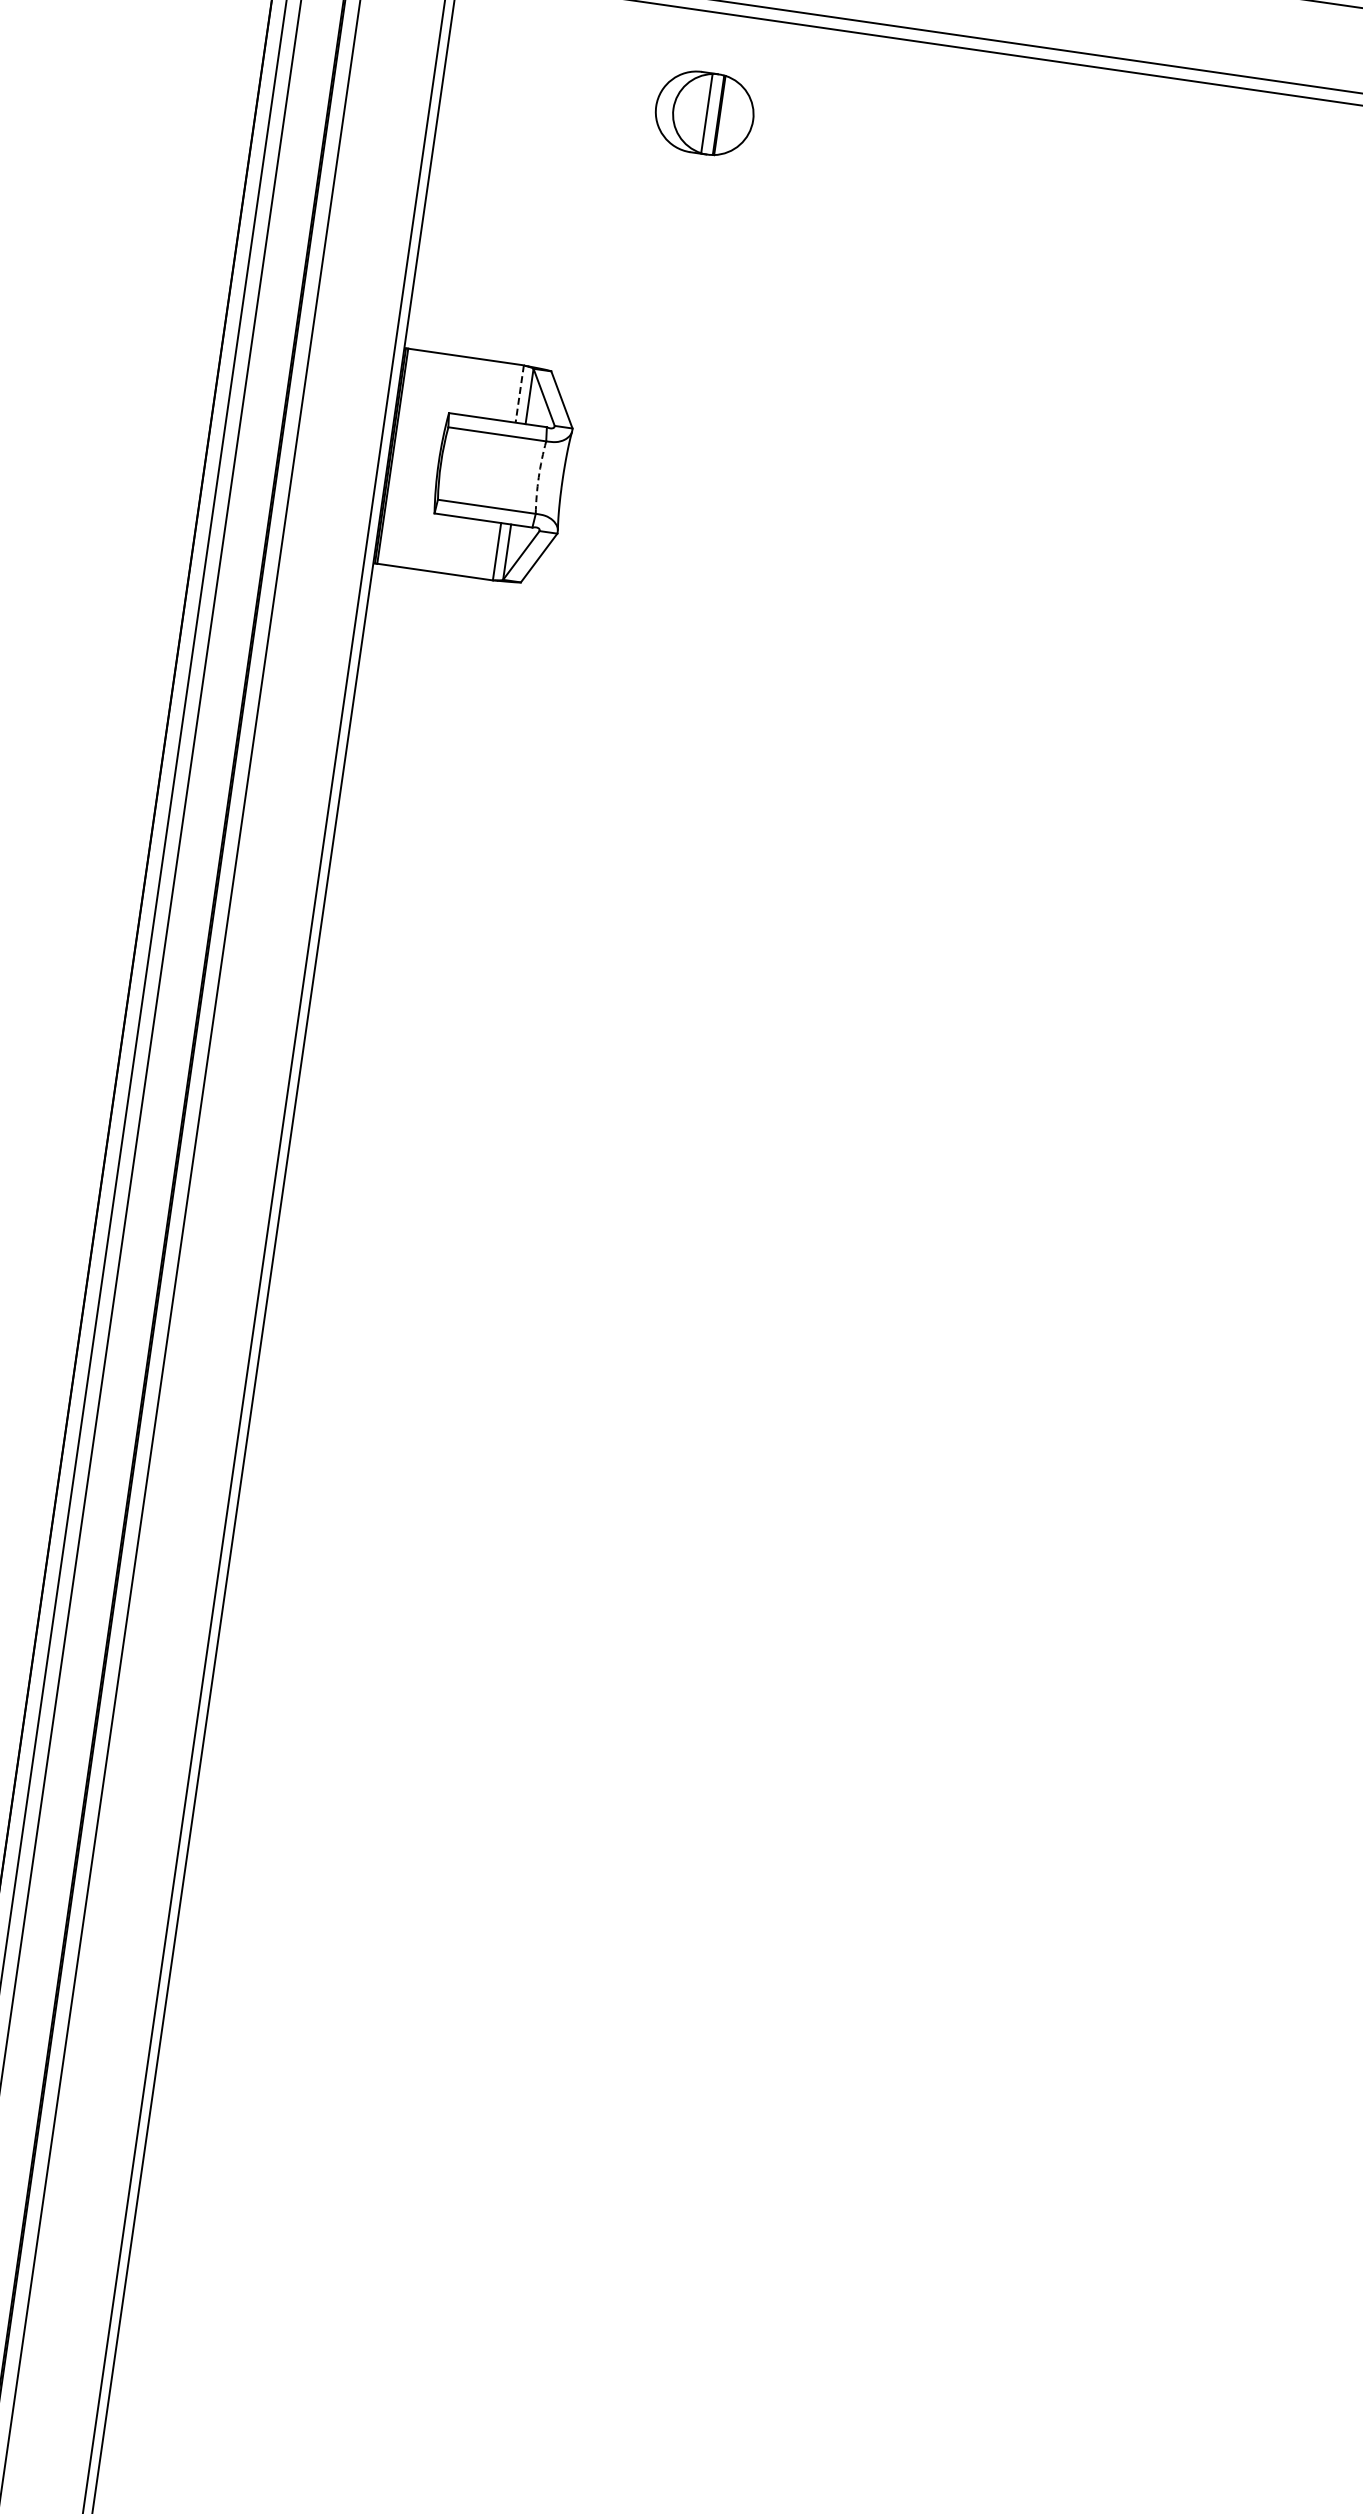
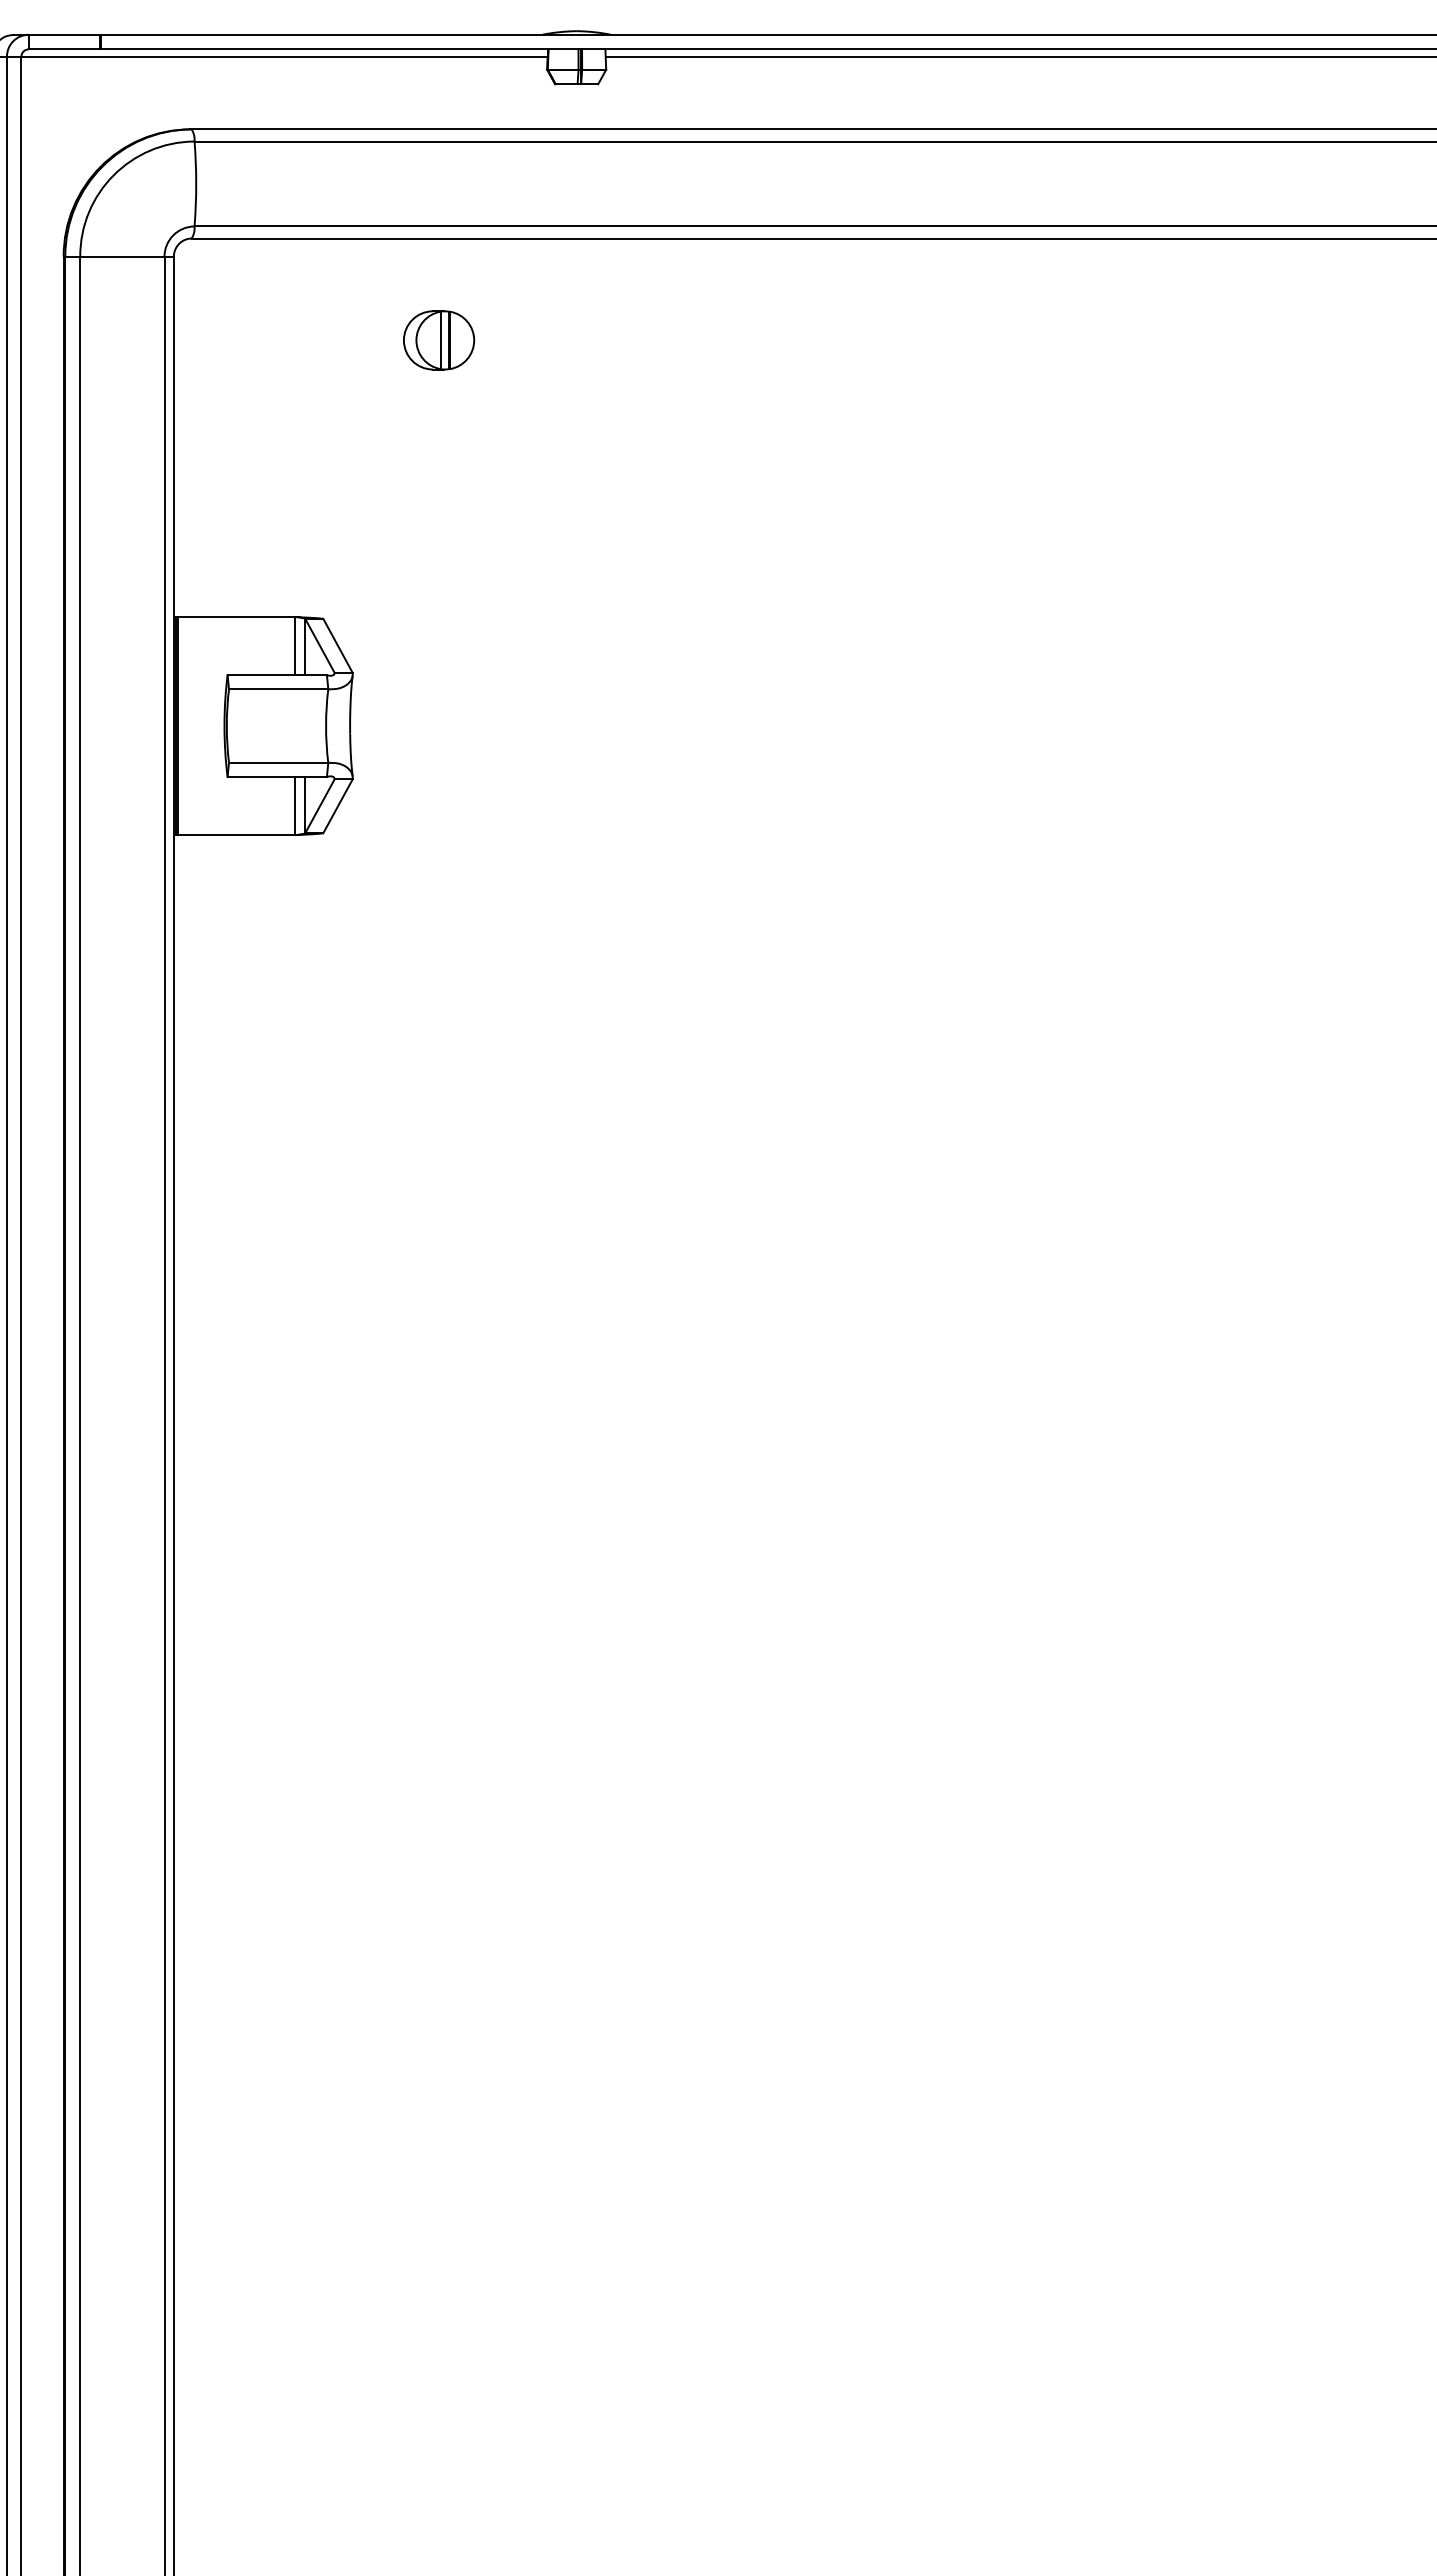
part: (705, 113) -> (439, 340), size x0.71
line: (519, 394) -> (295, 646), dashed -> solid
arc: (539, 477) -> (326, 726), dashed -> solid

